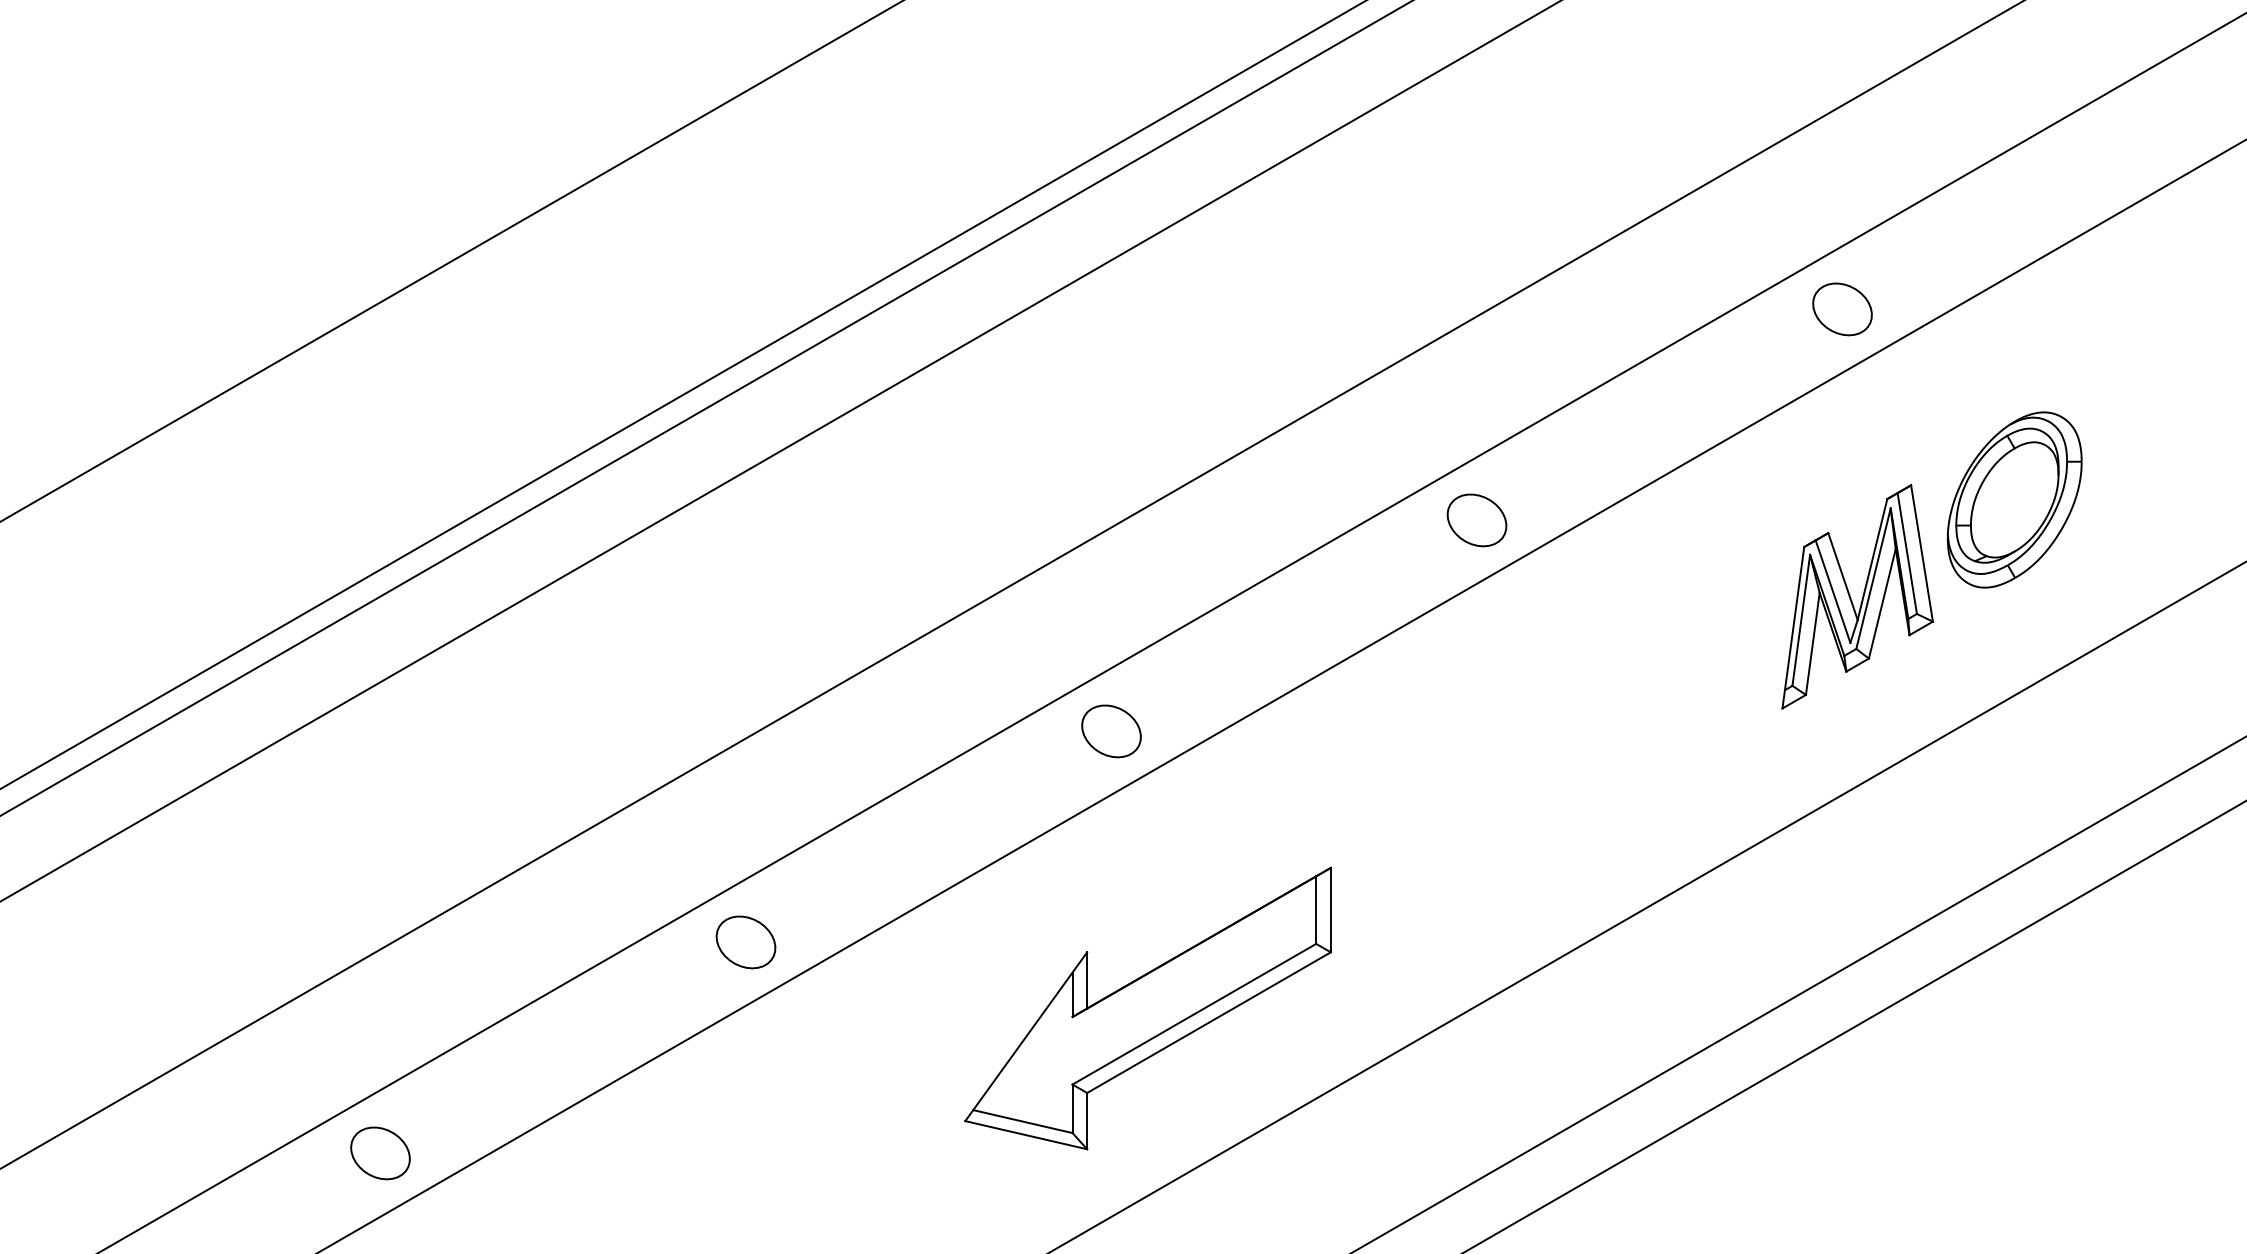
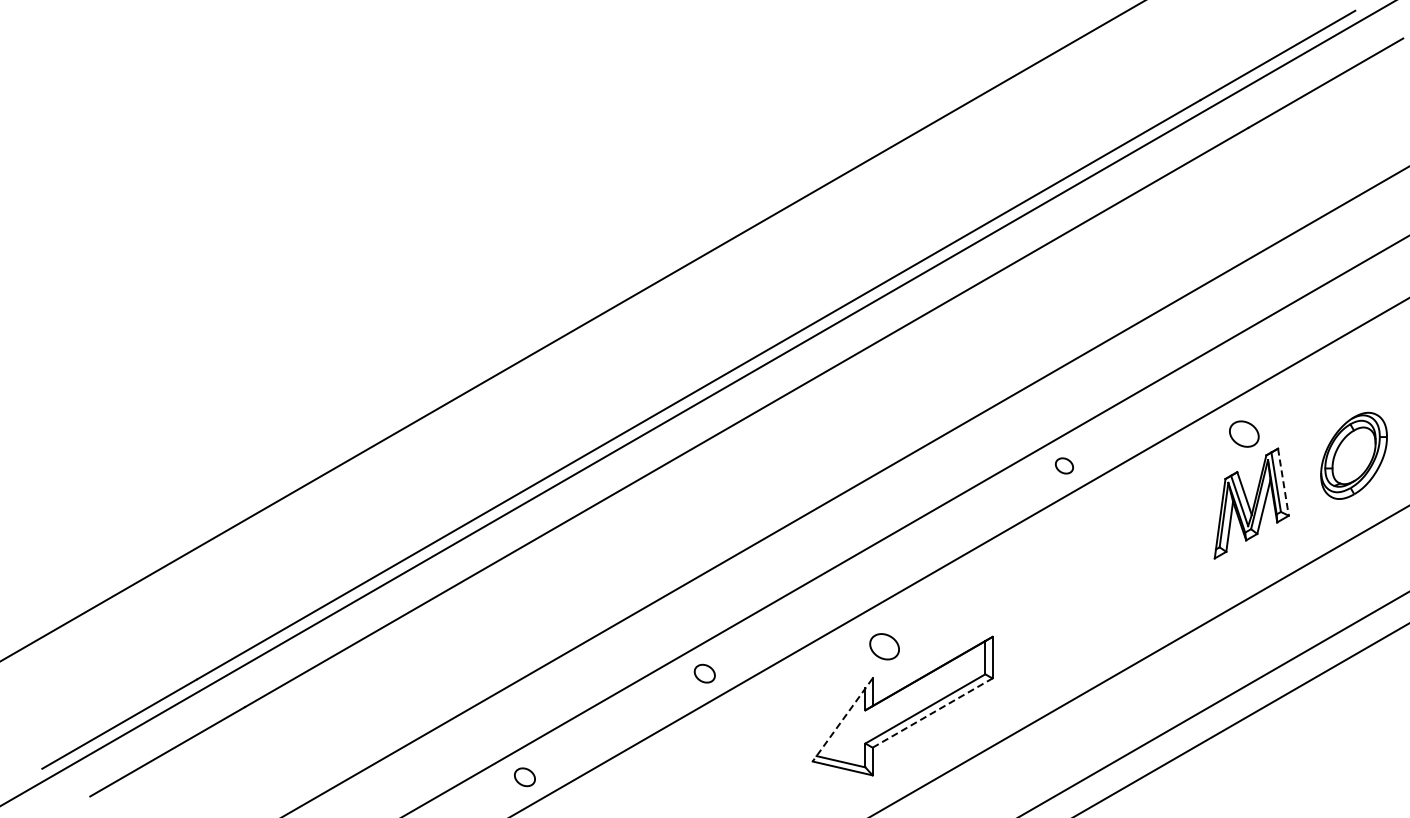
part: (1842, 308) -> (1244, 433), moved
part: (2013, 499) -> (1353, 455), moved
part: (1477, 519) -> (1064, 465), size x0.6
line: (1922, 554) -> (1283, 482), solid -> dashed
part: (1111, 730) -> (884, 646), moved
part: (745, 942) -> (704, 673), size x0.7
line: (1210, 1021) -> (933, 712), solid -> dashed
line: (1025, 1037) -> (842, 720), solid -> dashed
part: (379, 1151) -> (524, 776), size x0.7

